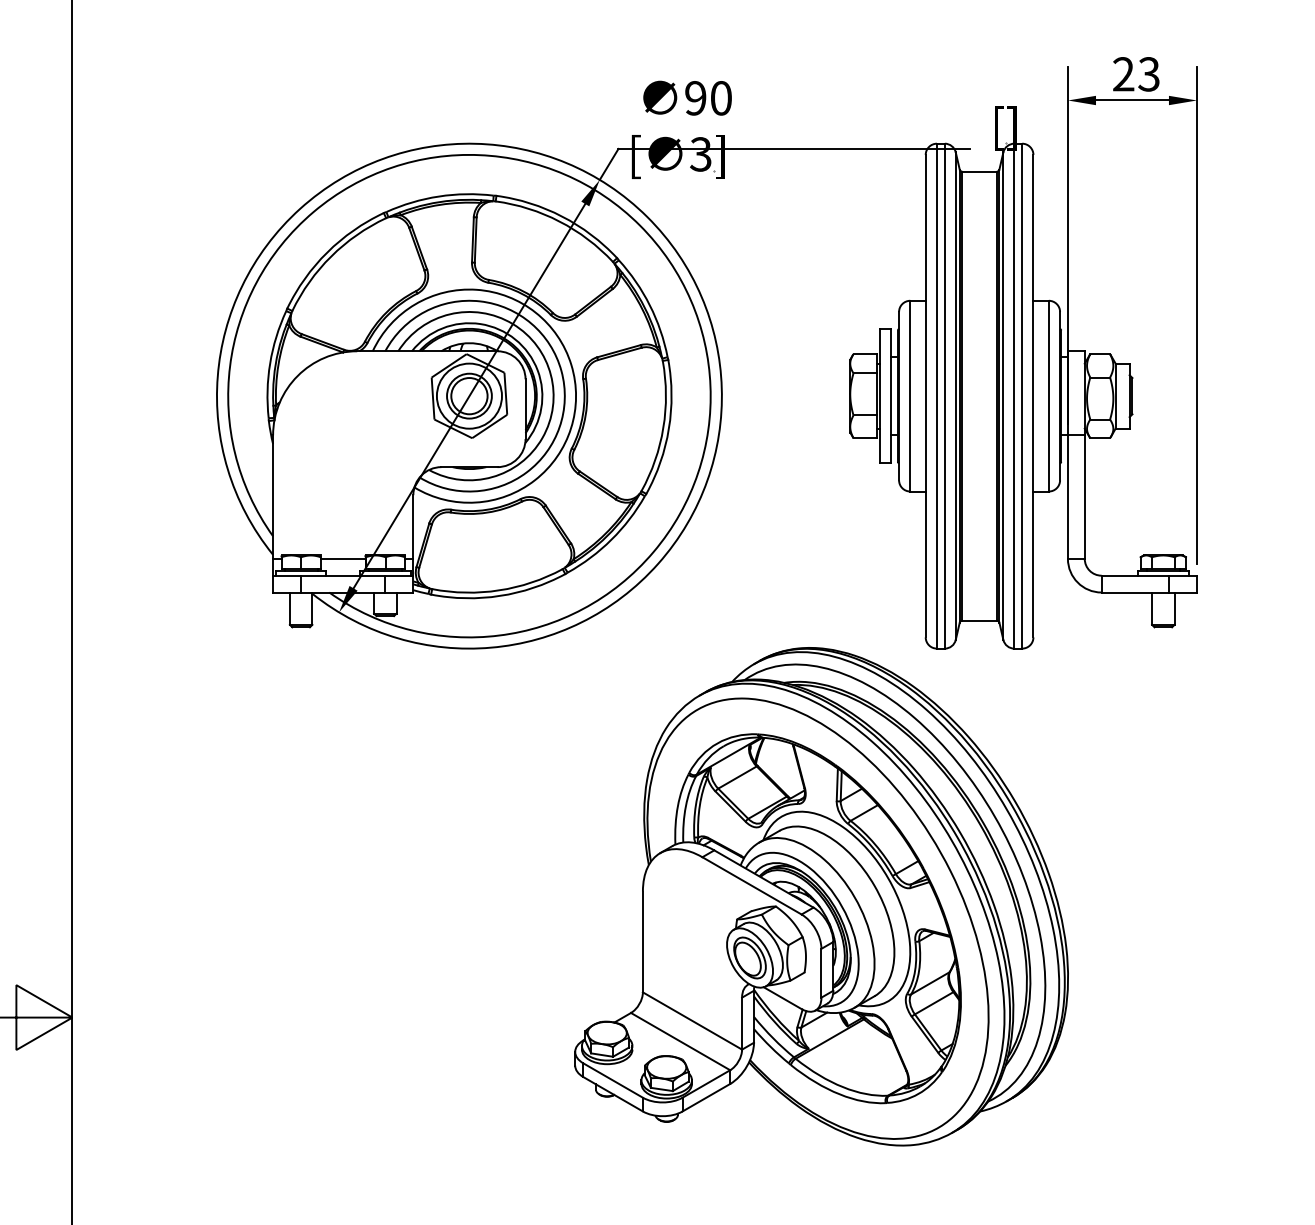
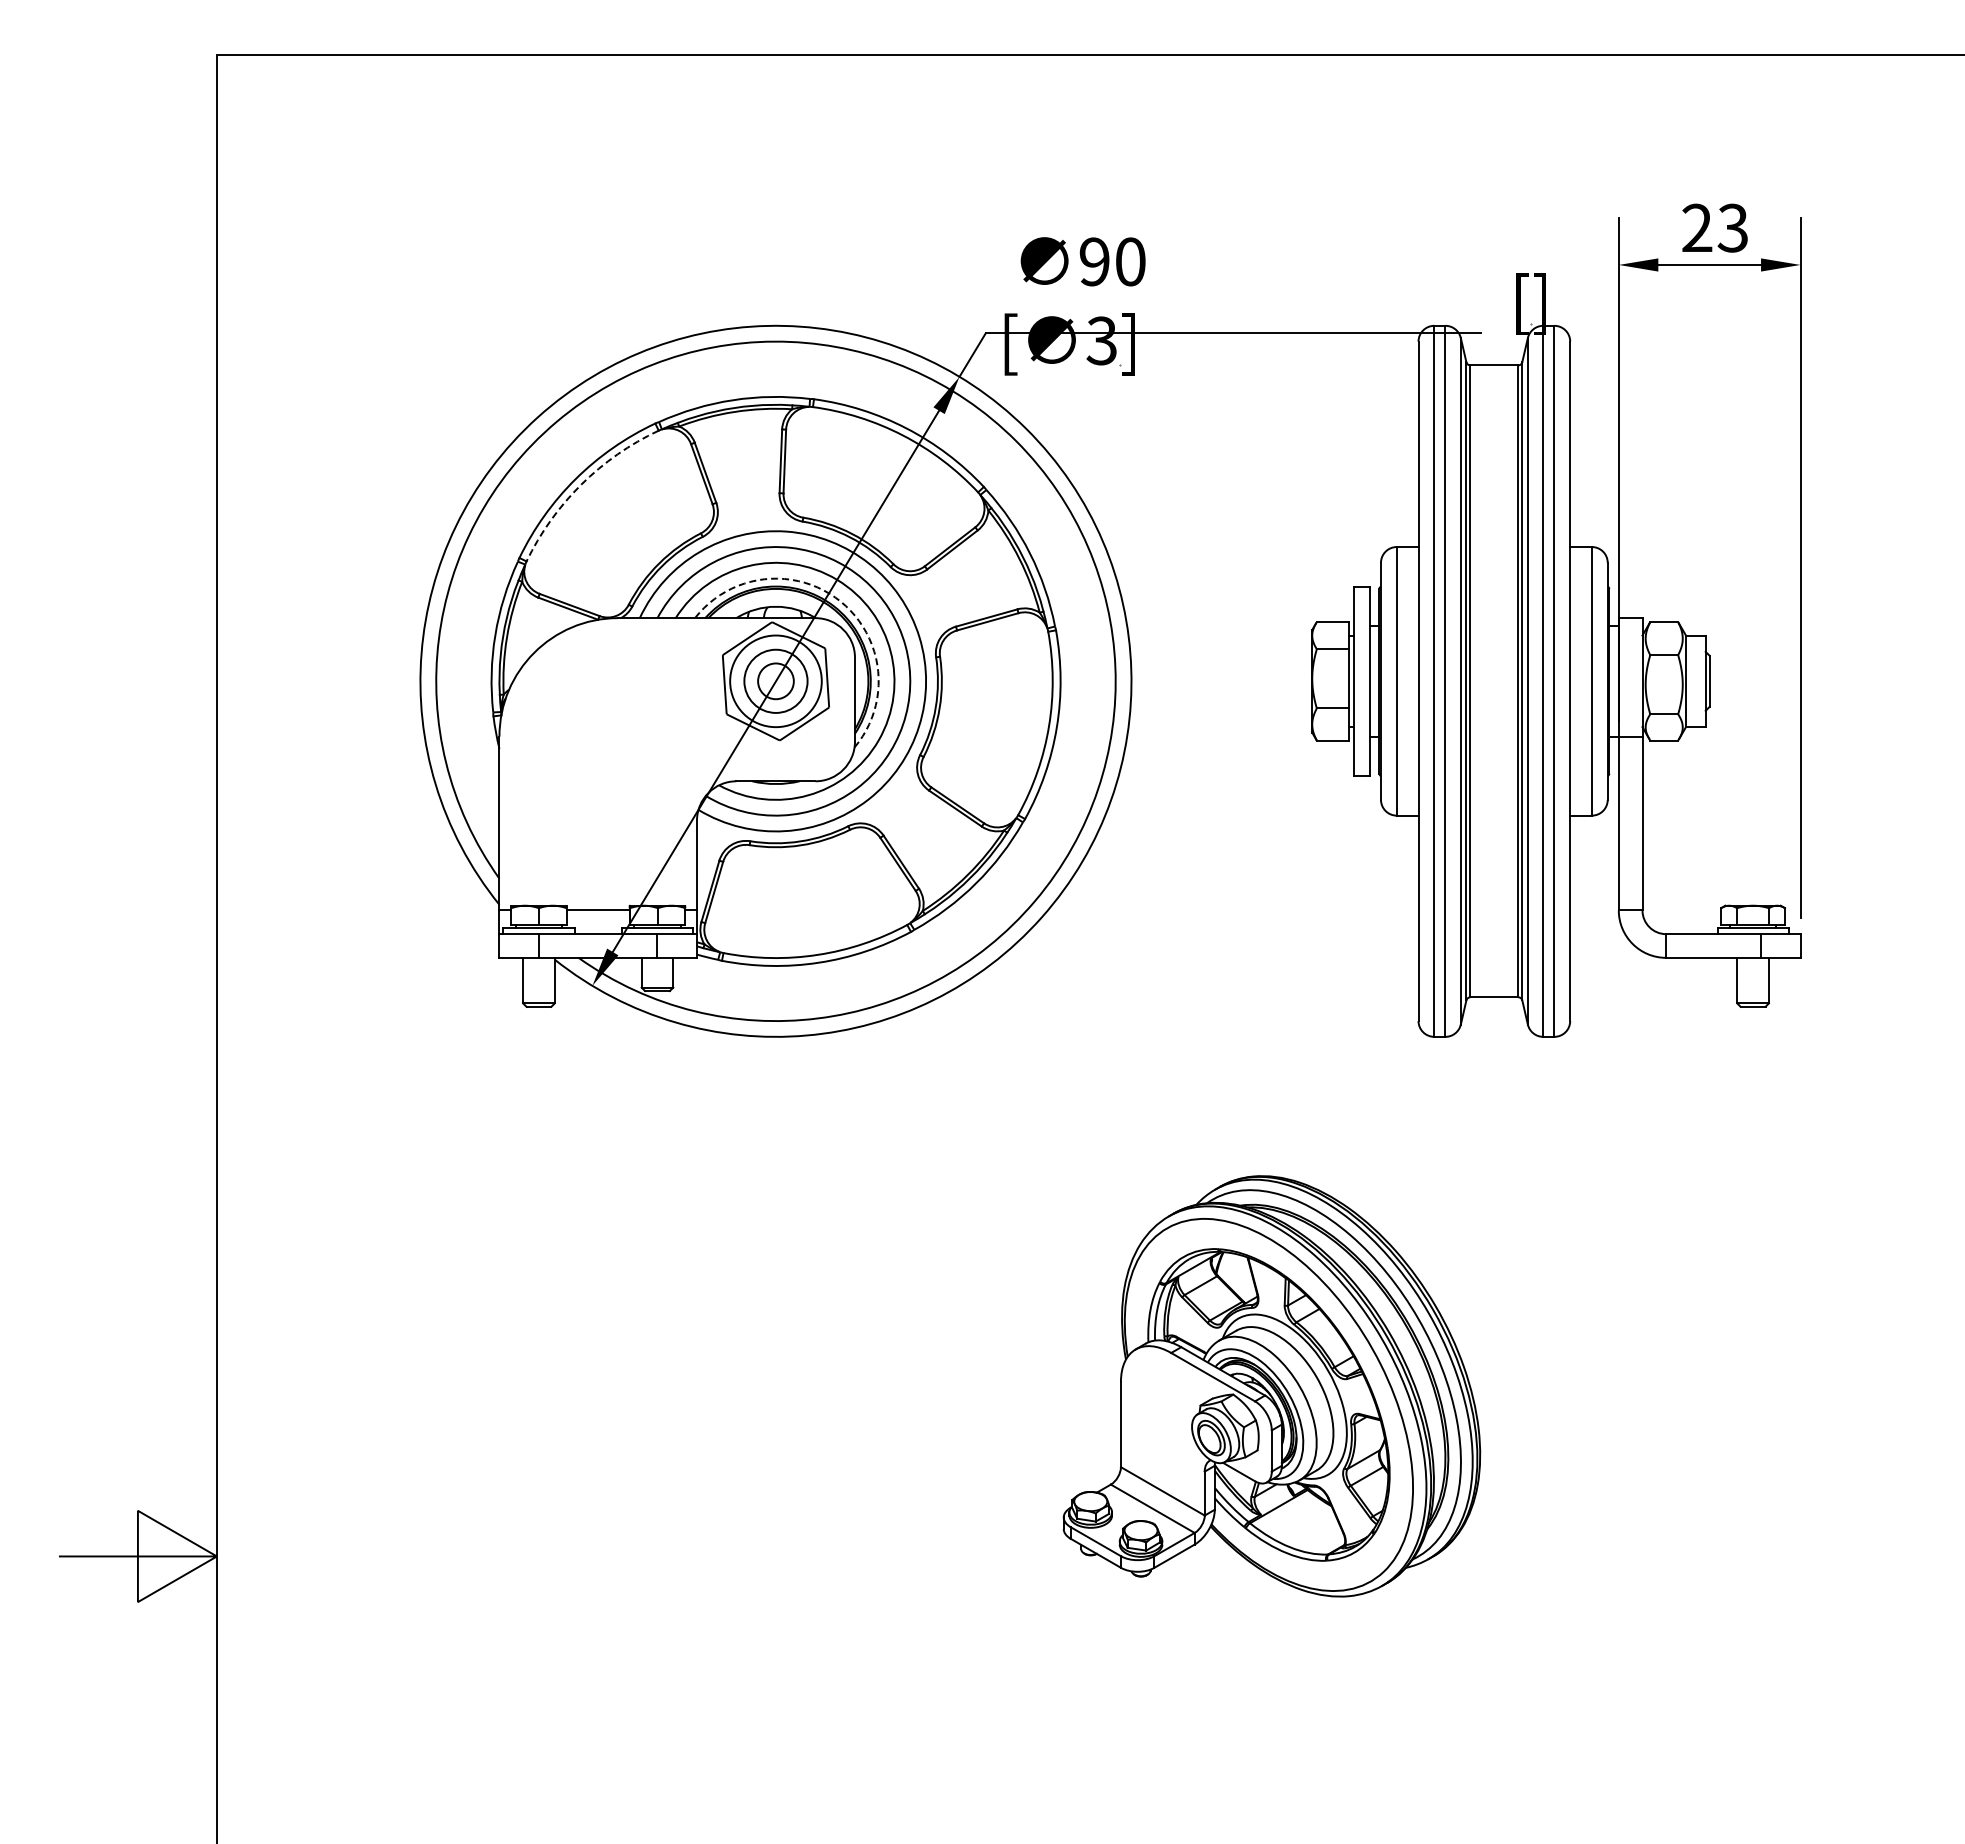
arc: (331, 256) -> (581, 484), solid -> dashed
arc: (515, 339) -> (840, 601), solid -> dashed
circle: (469, 395) -> (775, 680), size x0.7
part: (821, 896) -> (1271, 1386), size x0.6

